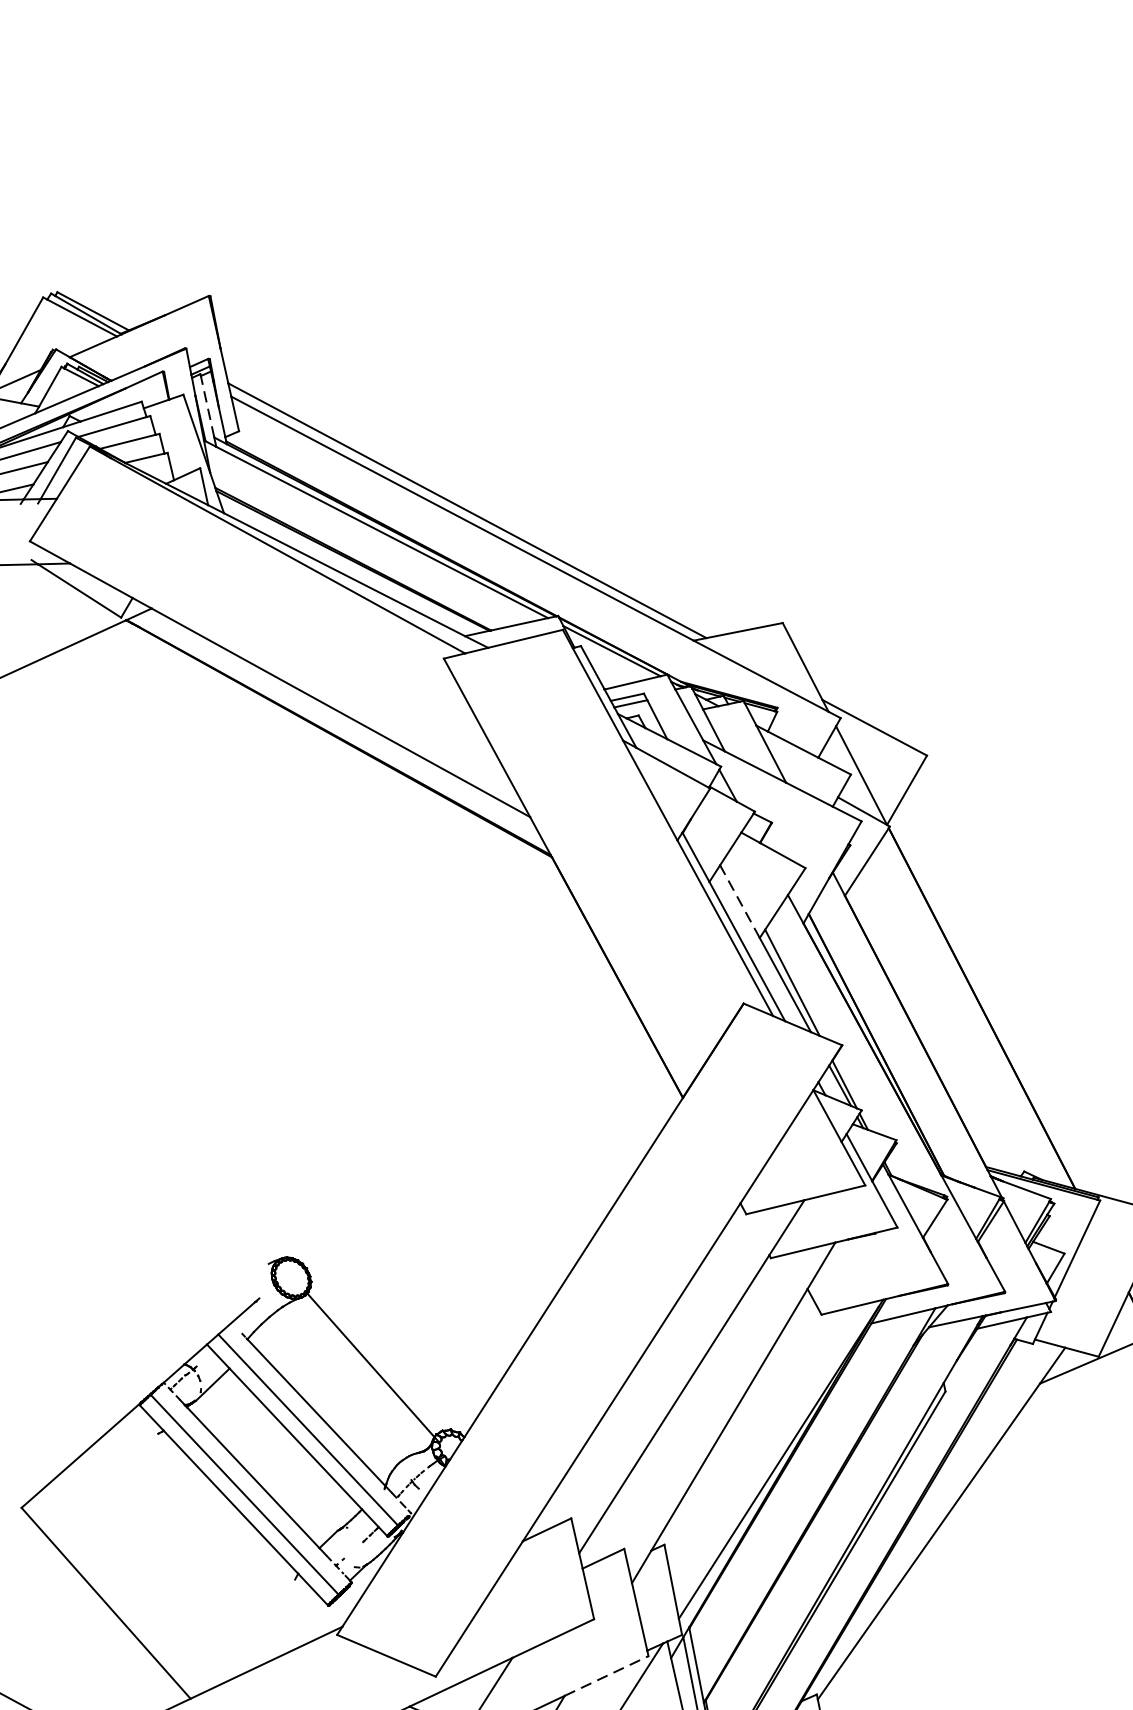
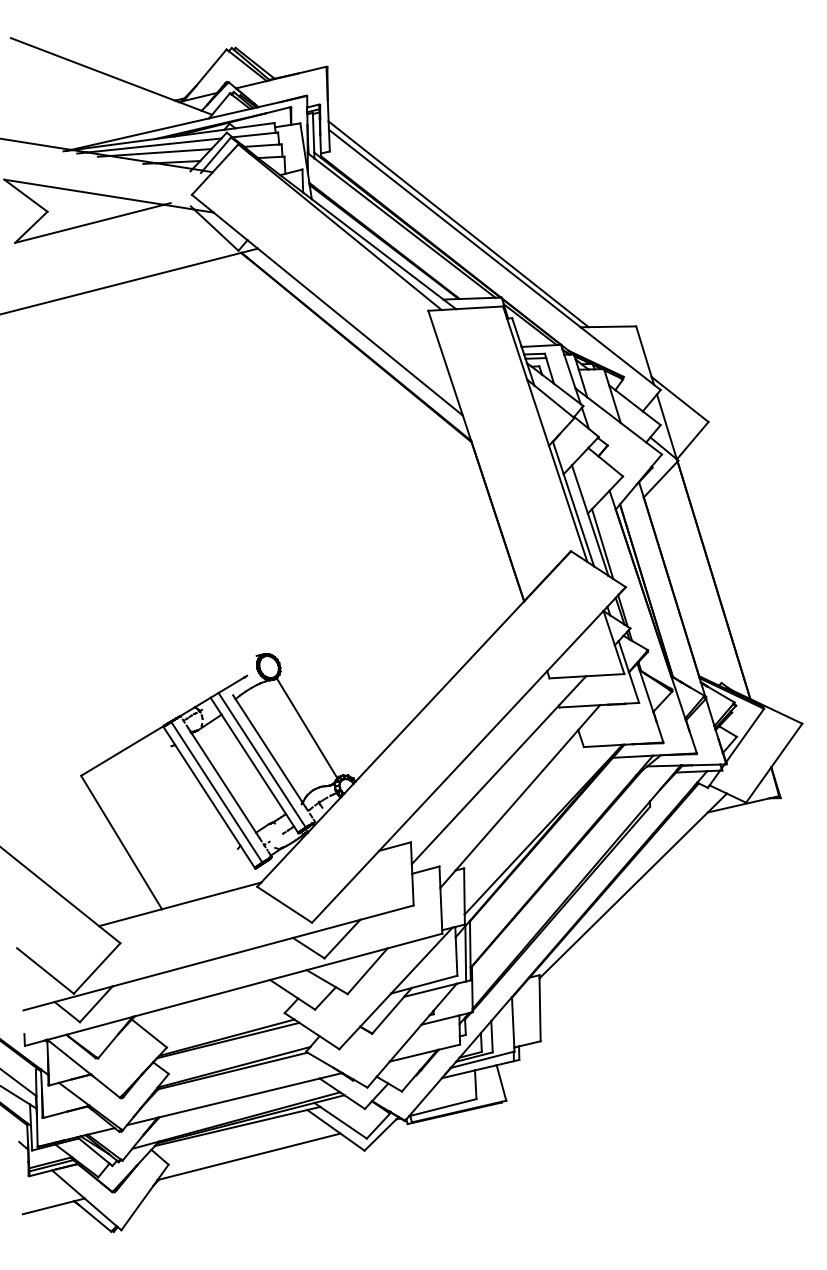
line: (207, 405) -> (313, 132), dashed -> solid
line: (739, 901) -> (579, 489), dashed -> solid
line: (607, 1674) -> (415, 940), dashed -> solid

